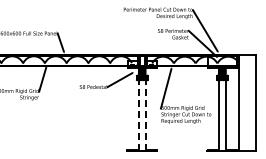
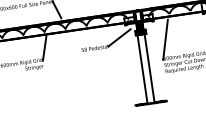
line: (138, 114) -> (142, 68), dashed -> solid
line: (145, 114) -> (149, 67), dashed -> solid

